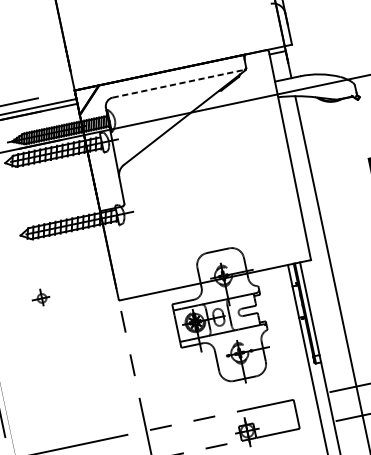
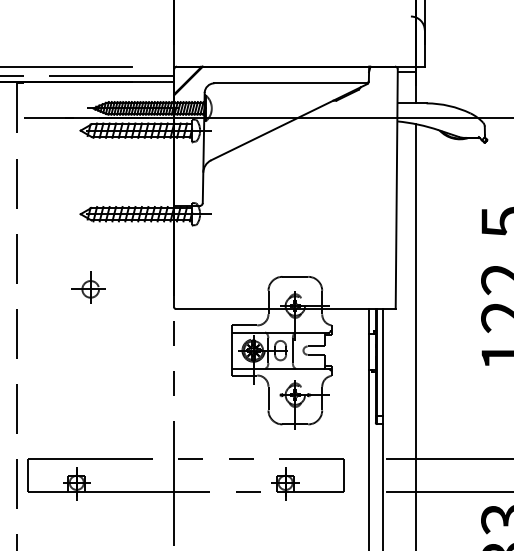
line: (178, 83) -> (290, 83), dashed -> solid
part: (40, 297) -> (88, 287), size x1.67

